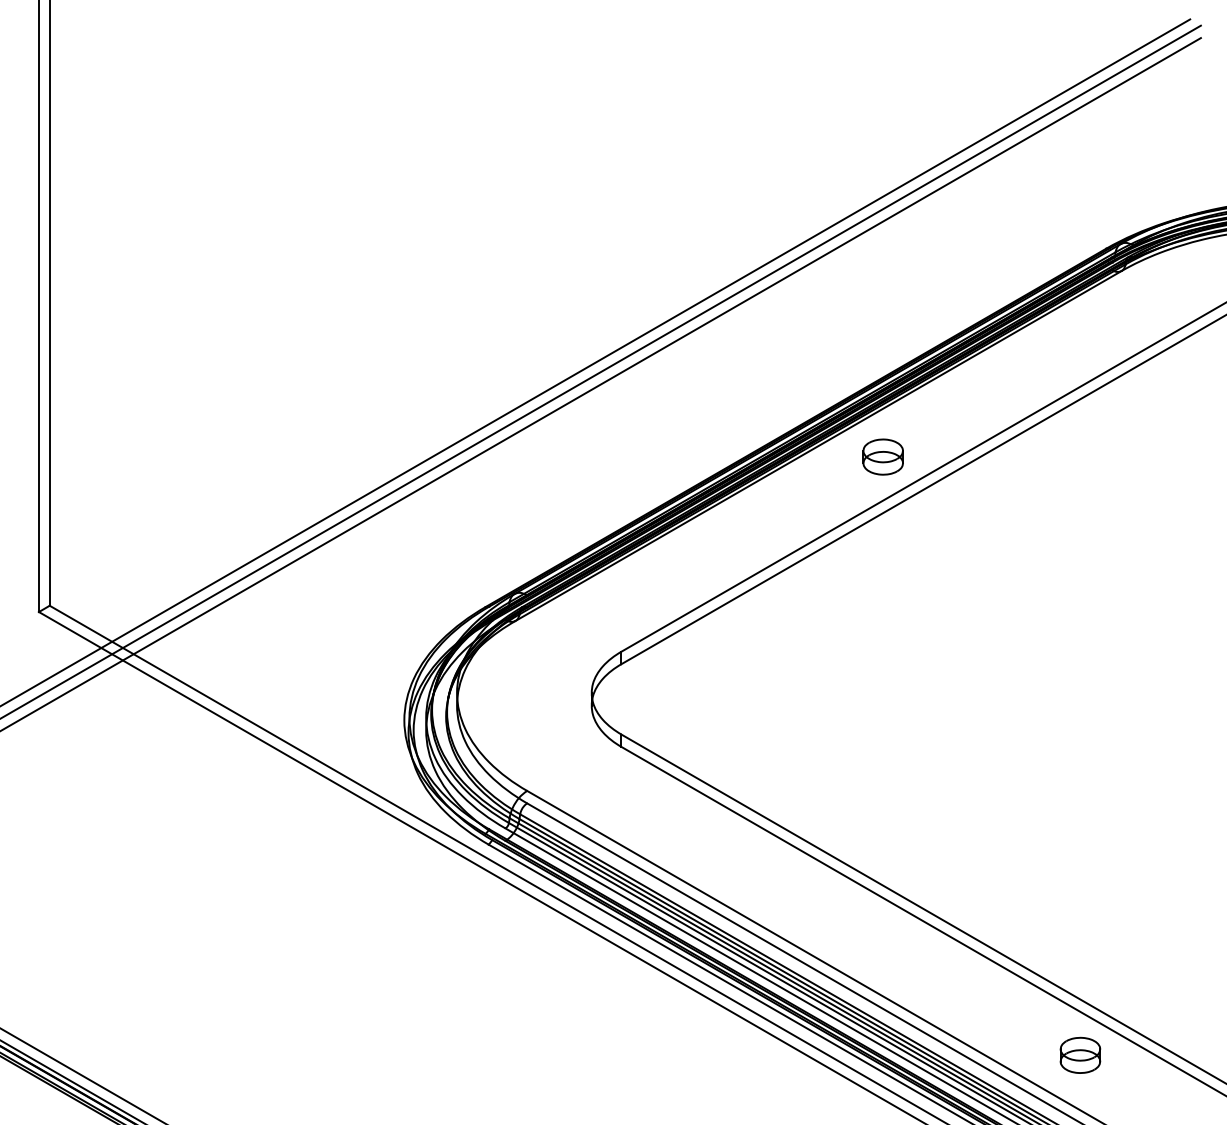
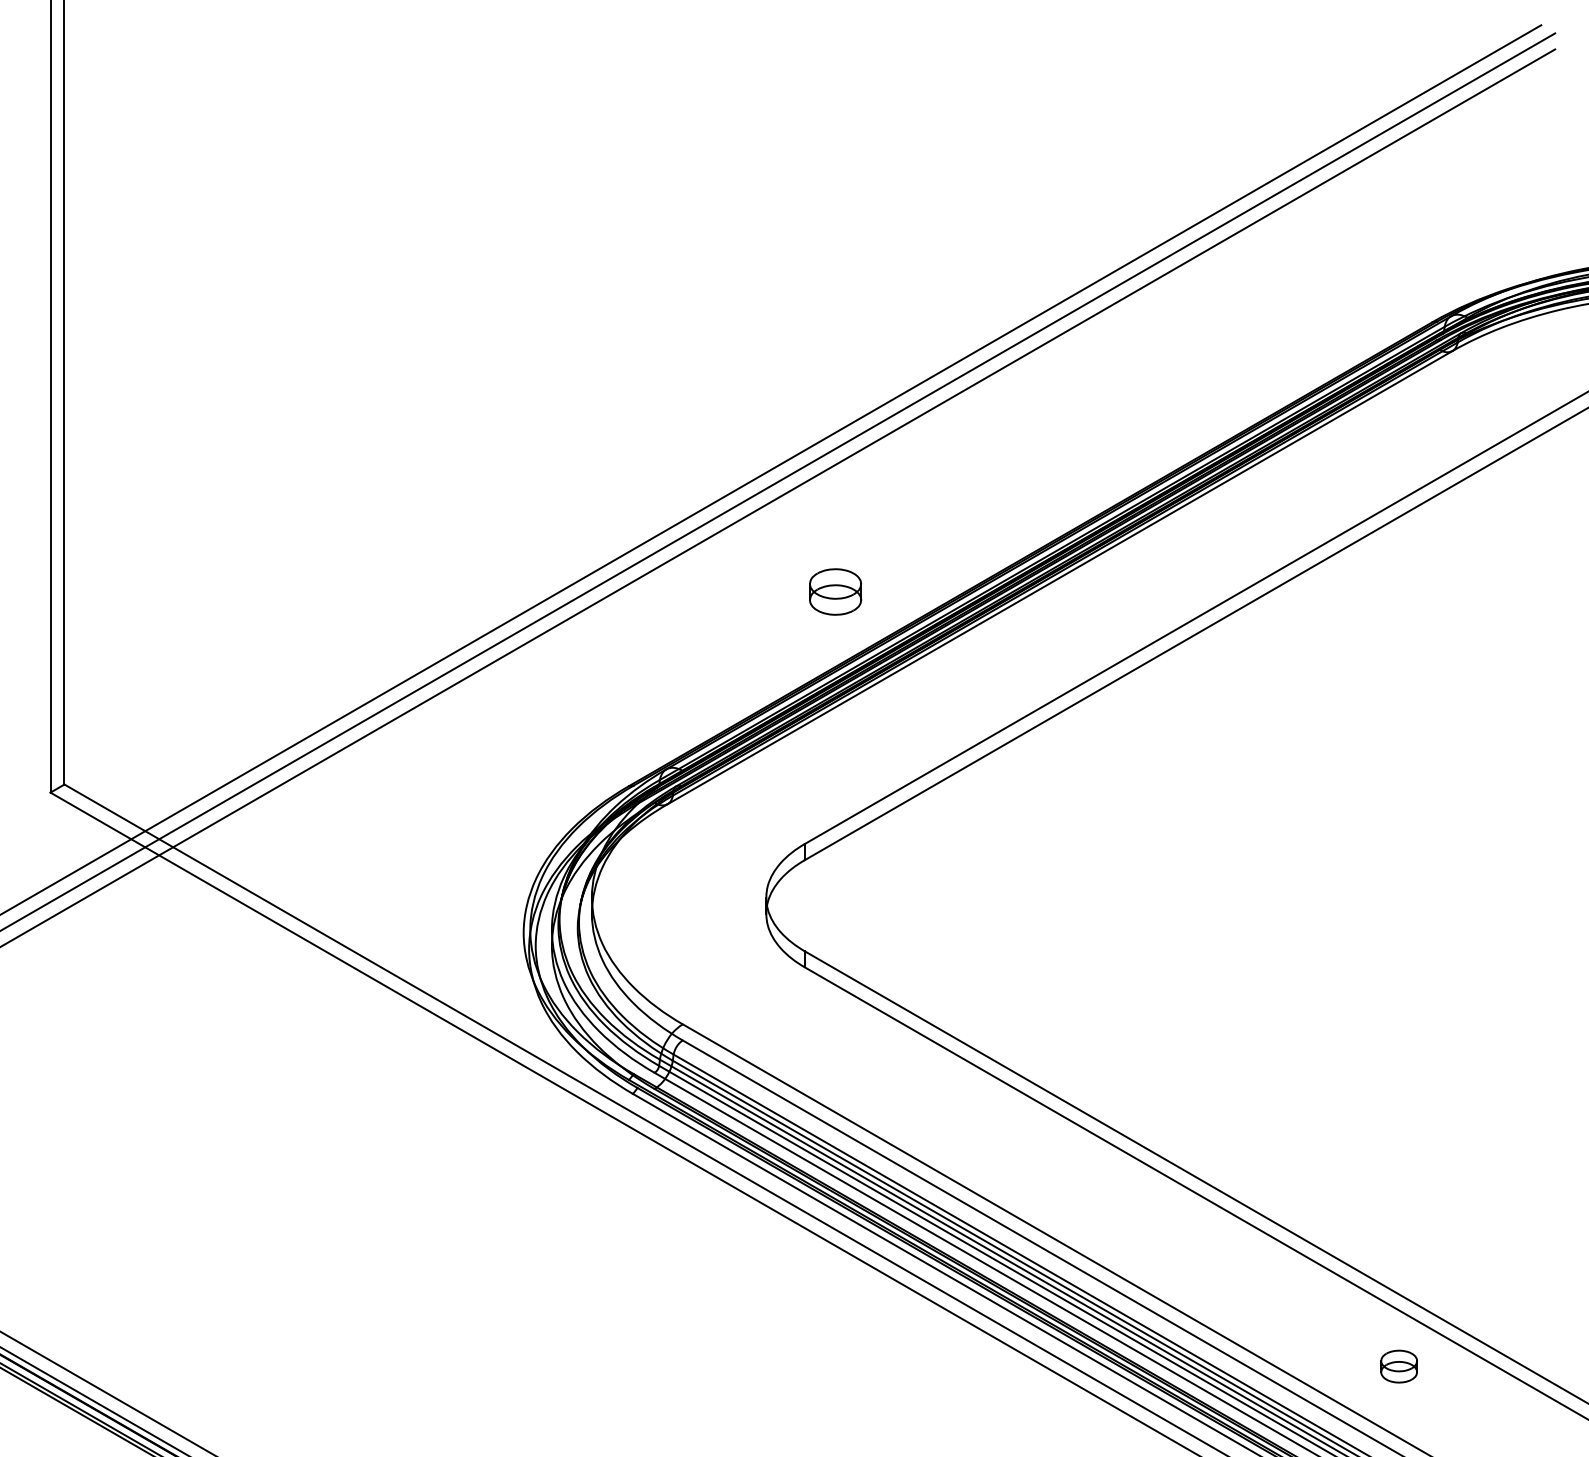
part: (882, 456) -> (834, 591), moved
part: (1080, 1054) -> (1399, 1365), size x0.7

